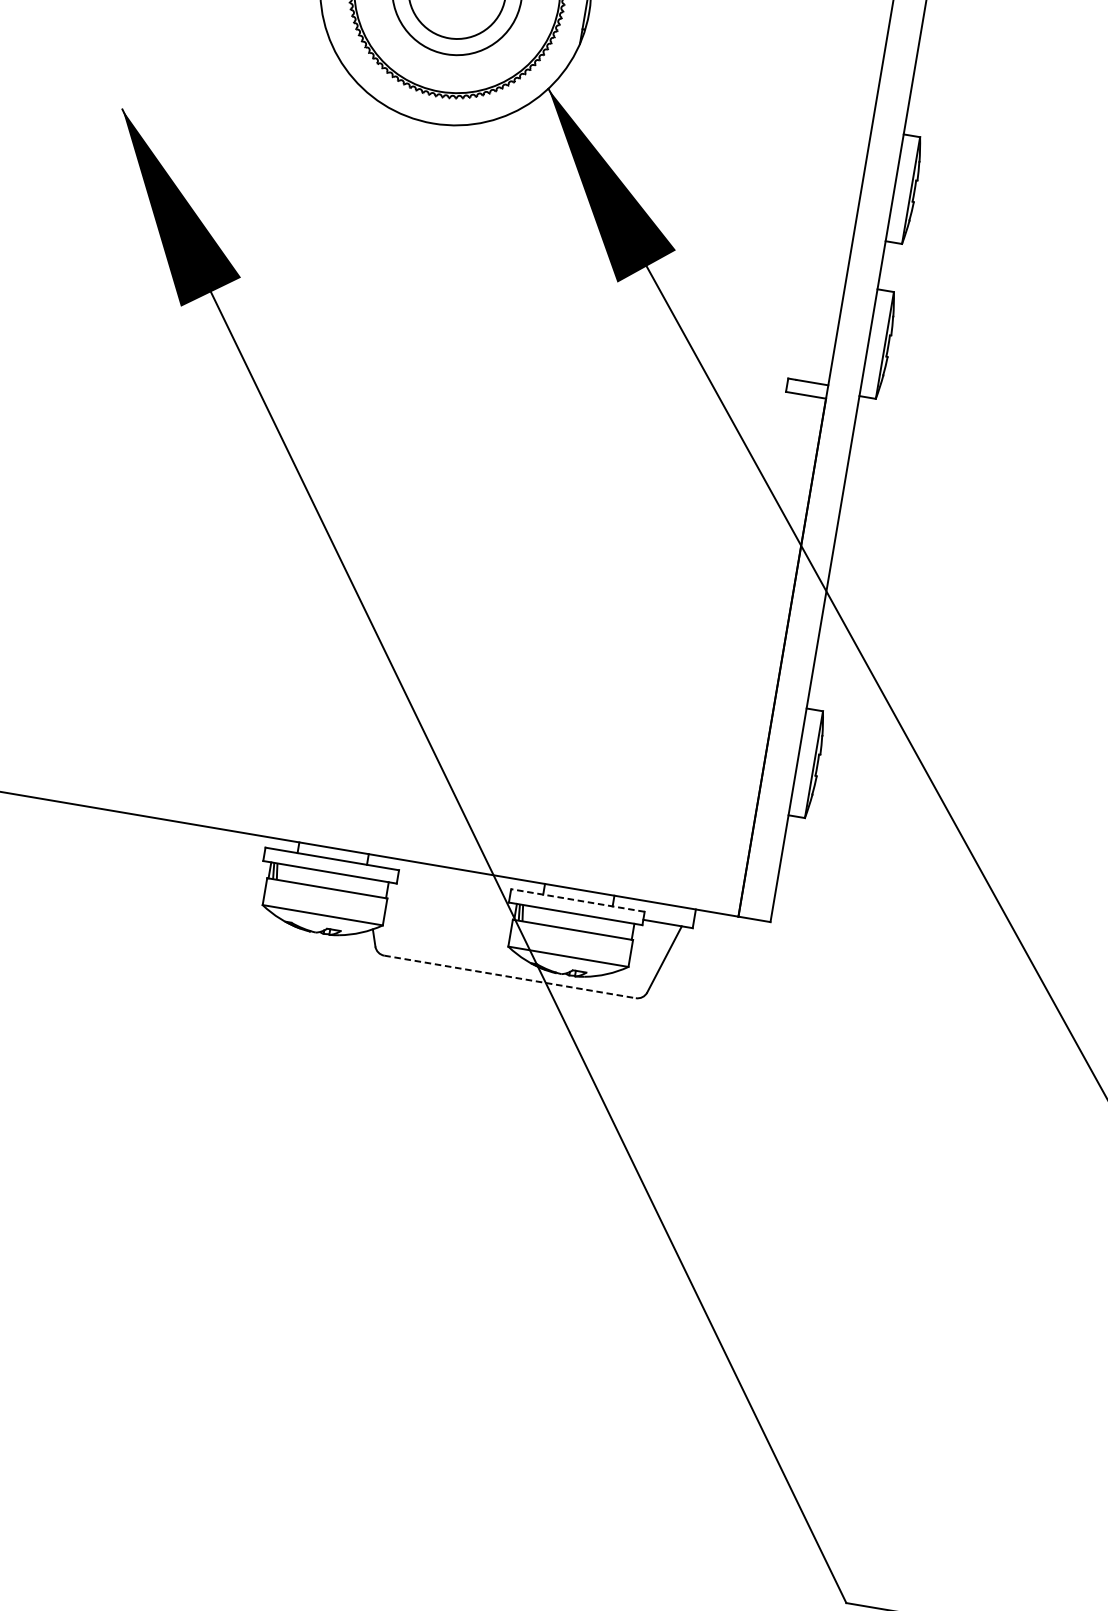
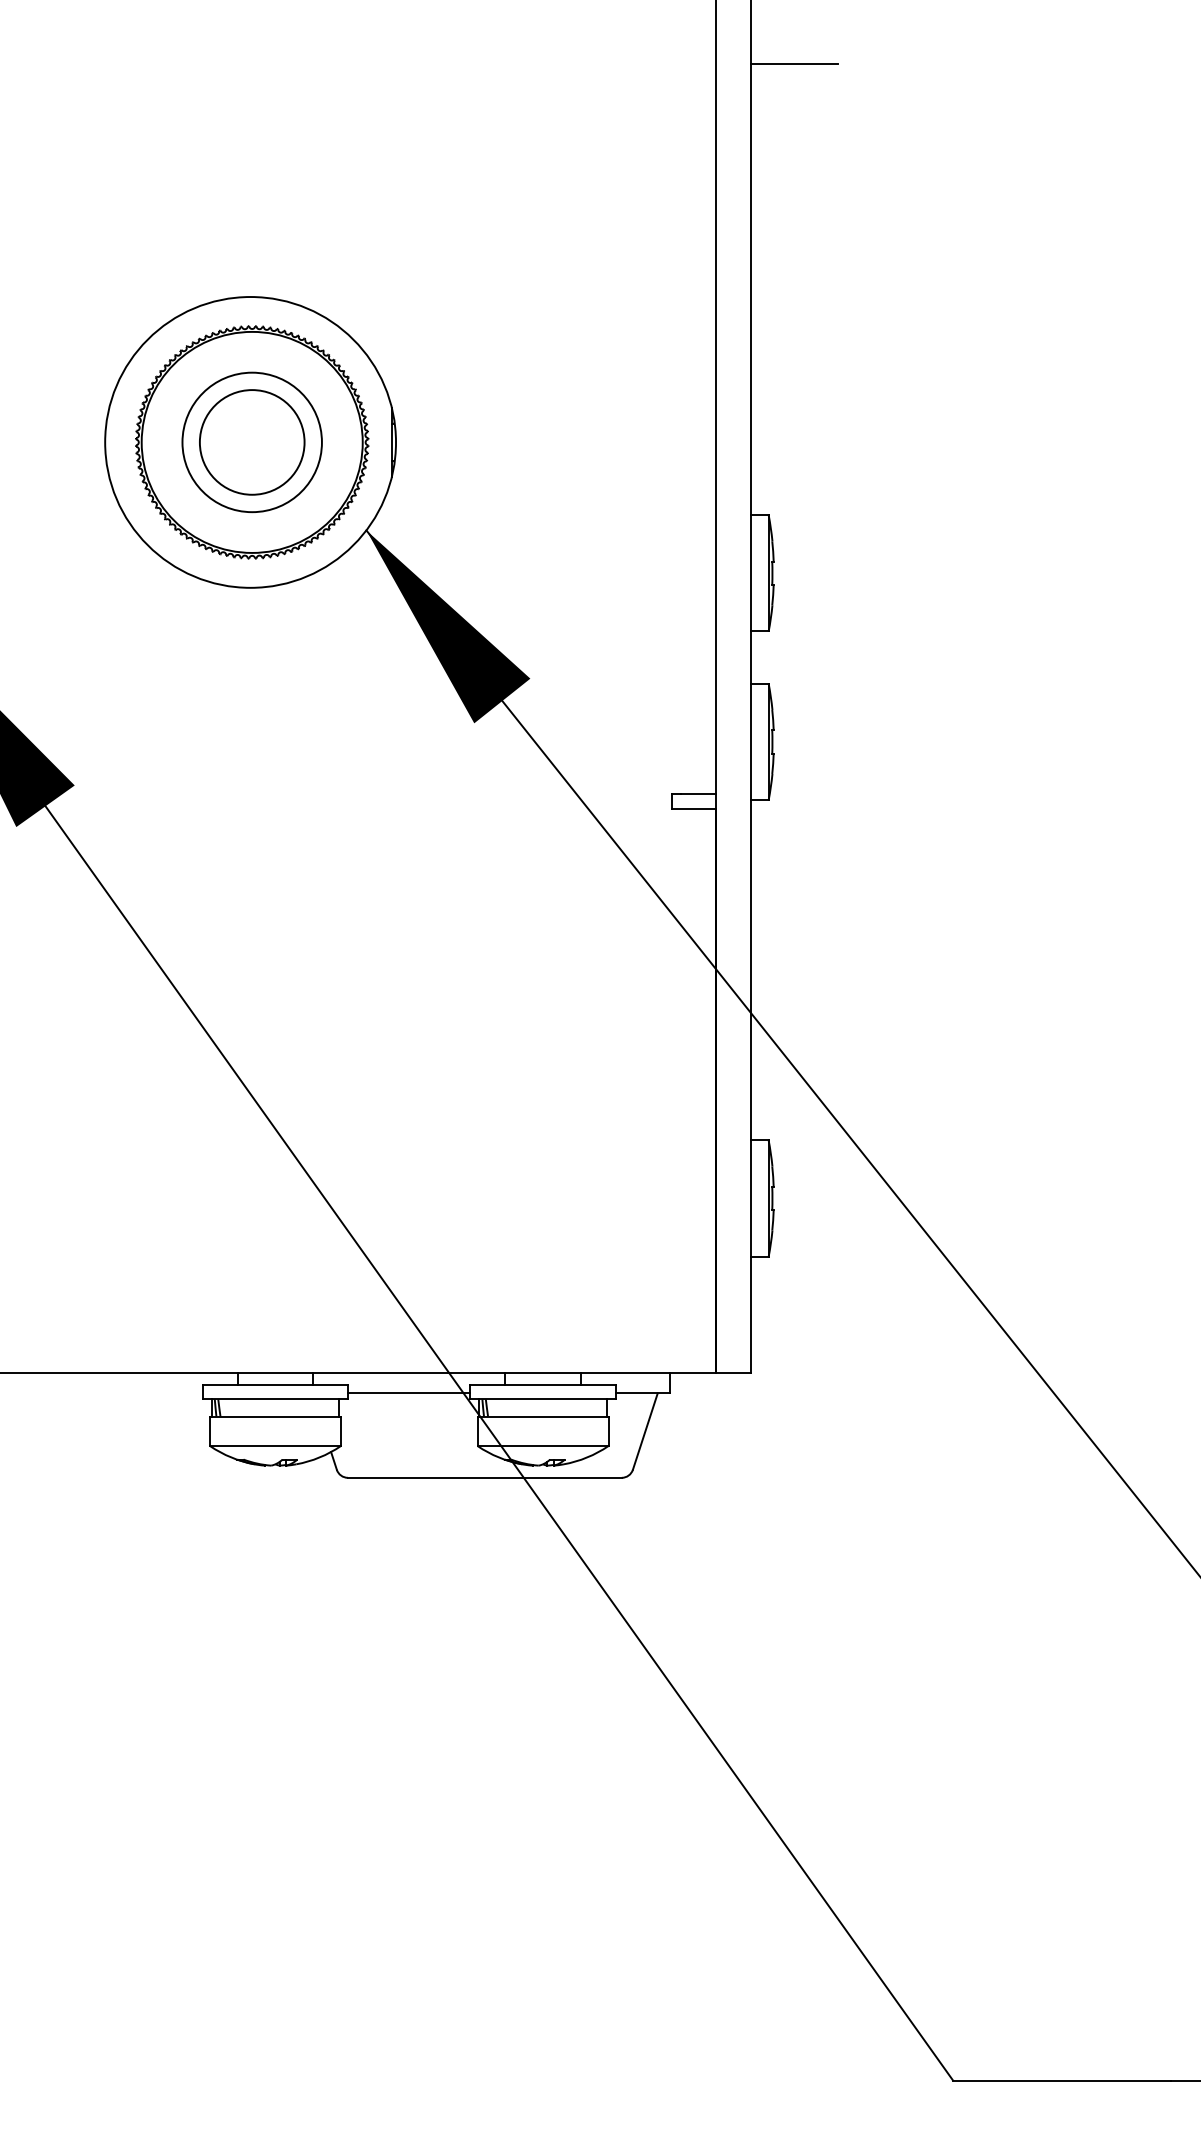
line: (453, 887) -> (409, 1393), added
line: (578, 900) -> (543, 1384), dashed -> solid
line: (509, 976) -> (484, 1477), dashed -> solid

